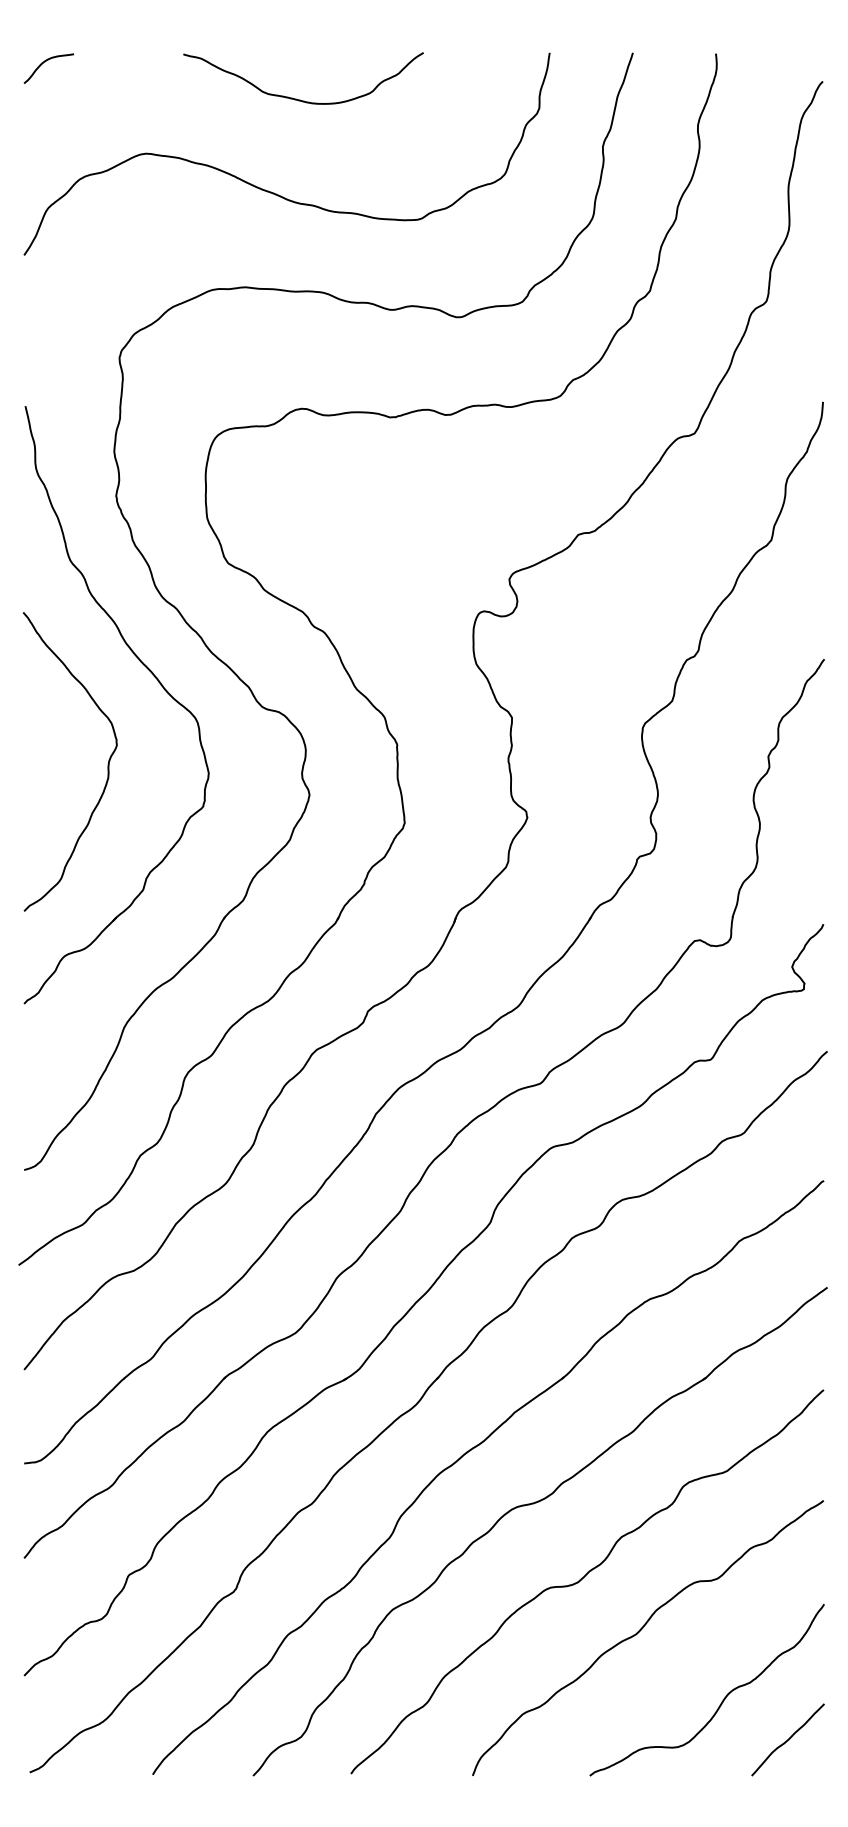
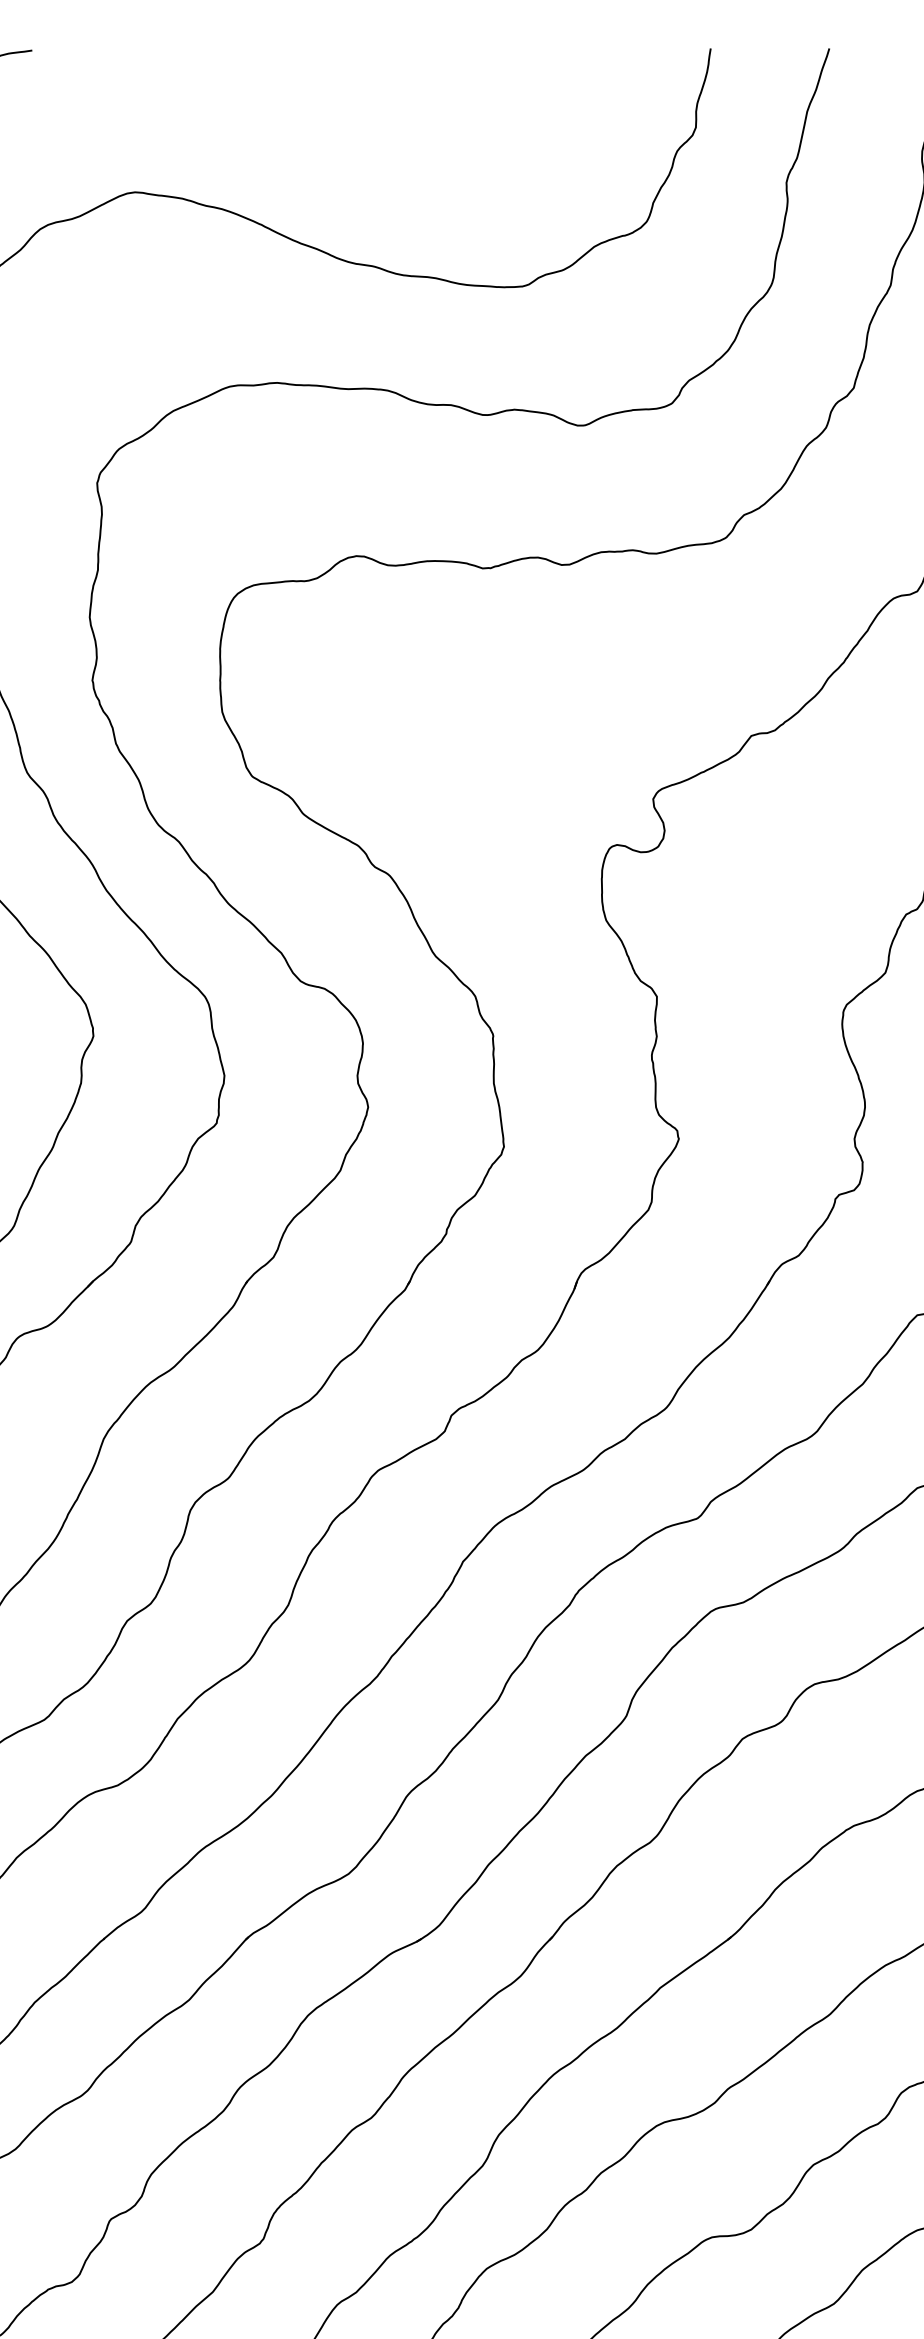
curve: (296, 98) -> (349, 113), removed

